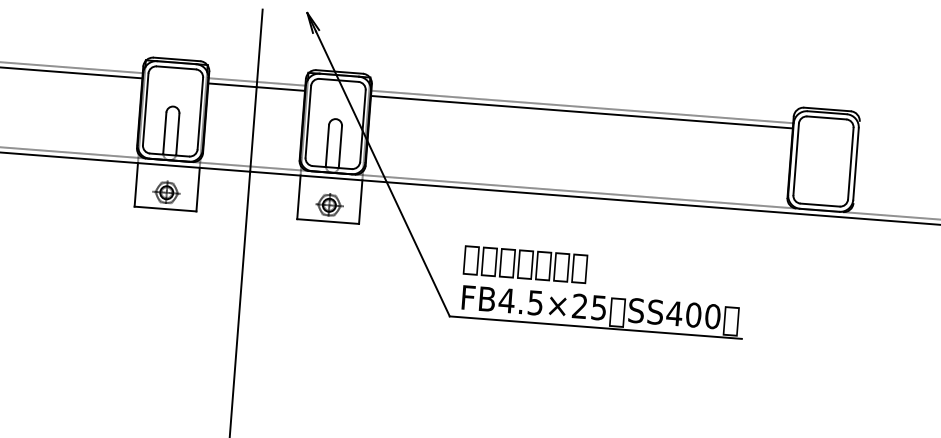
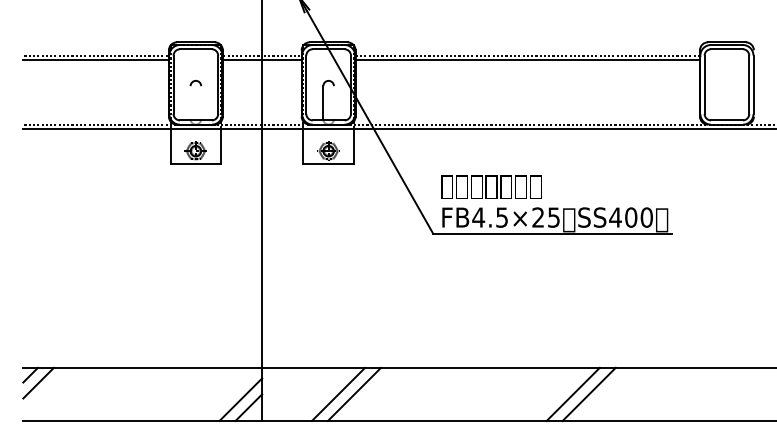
line: (164, 132) -> (190, 102), removed
line: (178, 133) -> (201, 102), removed
line: (339, 146) -> (333, 102), removed

